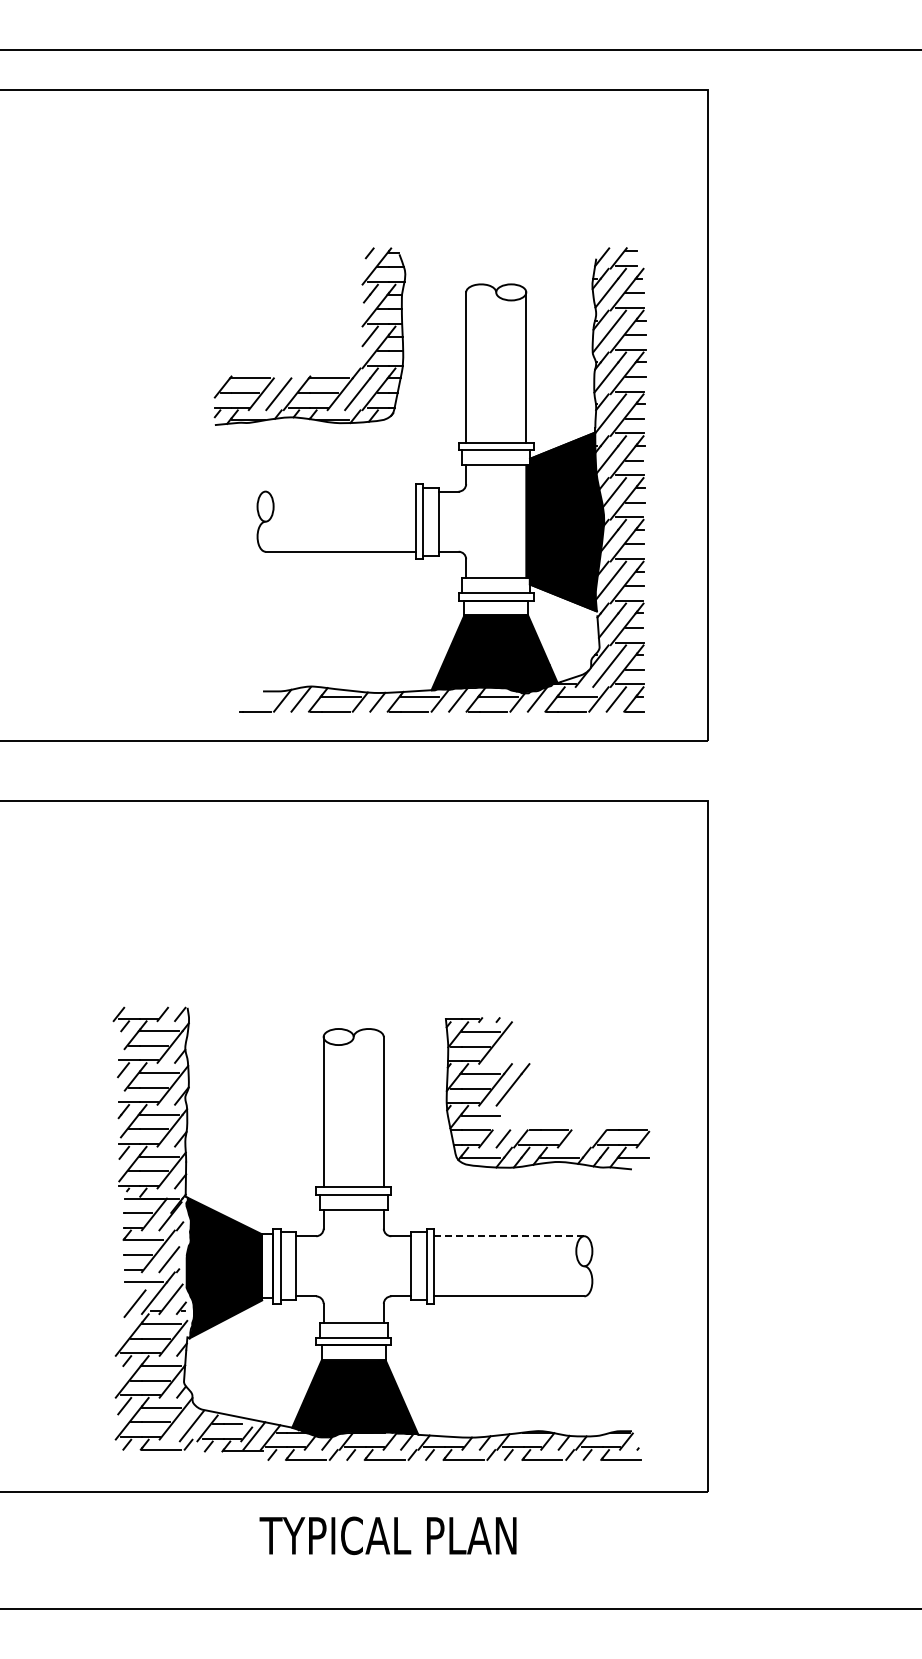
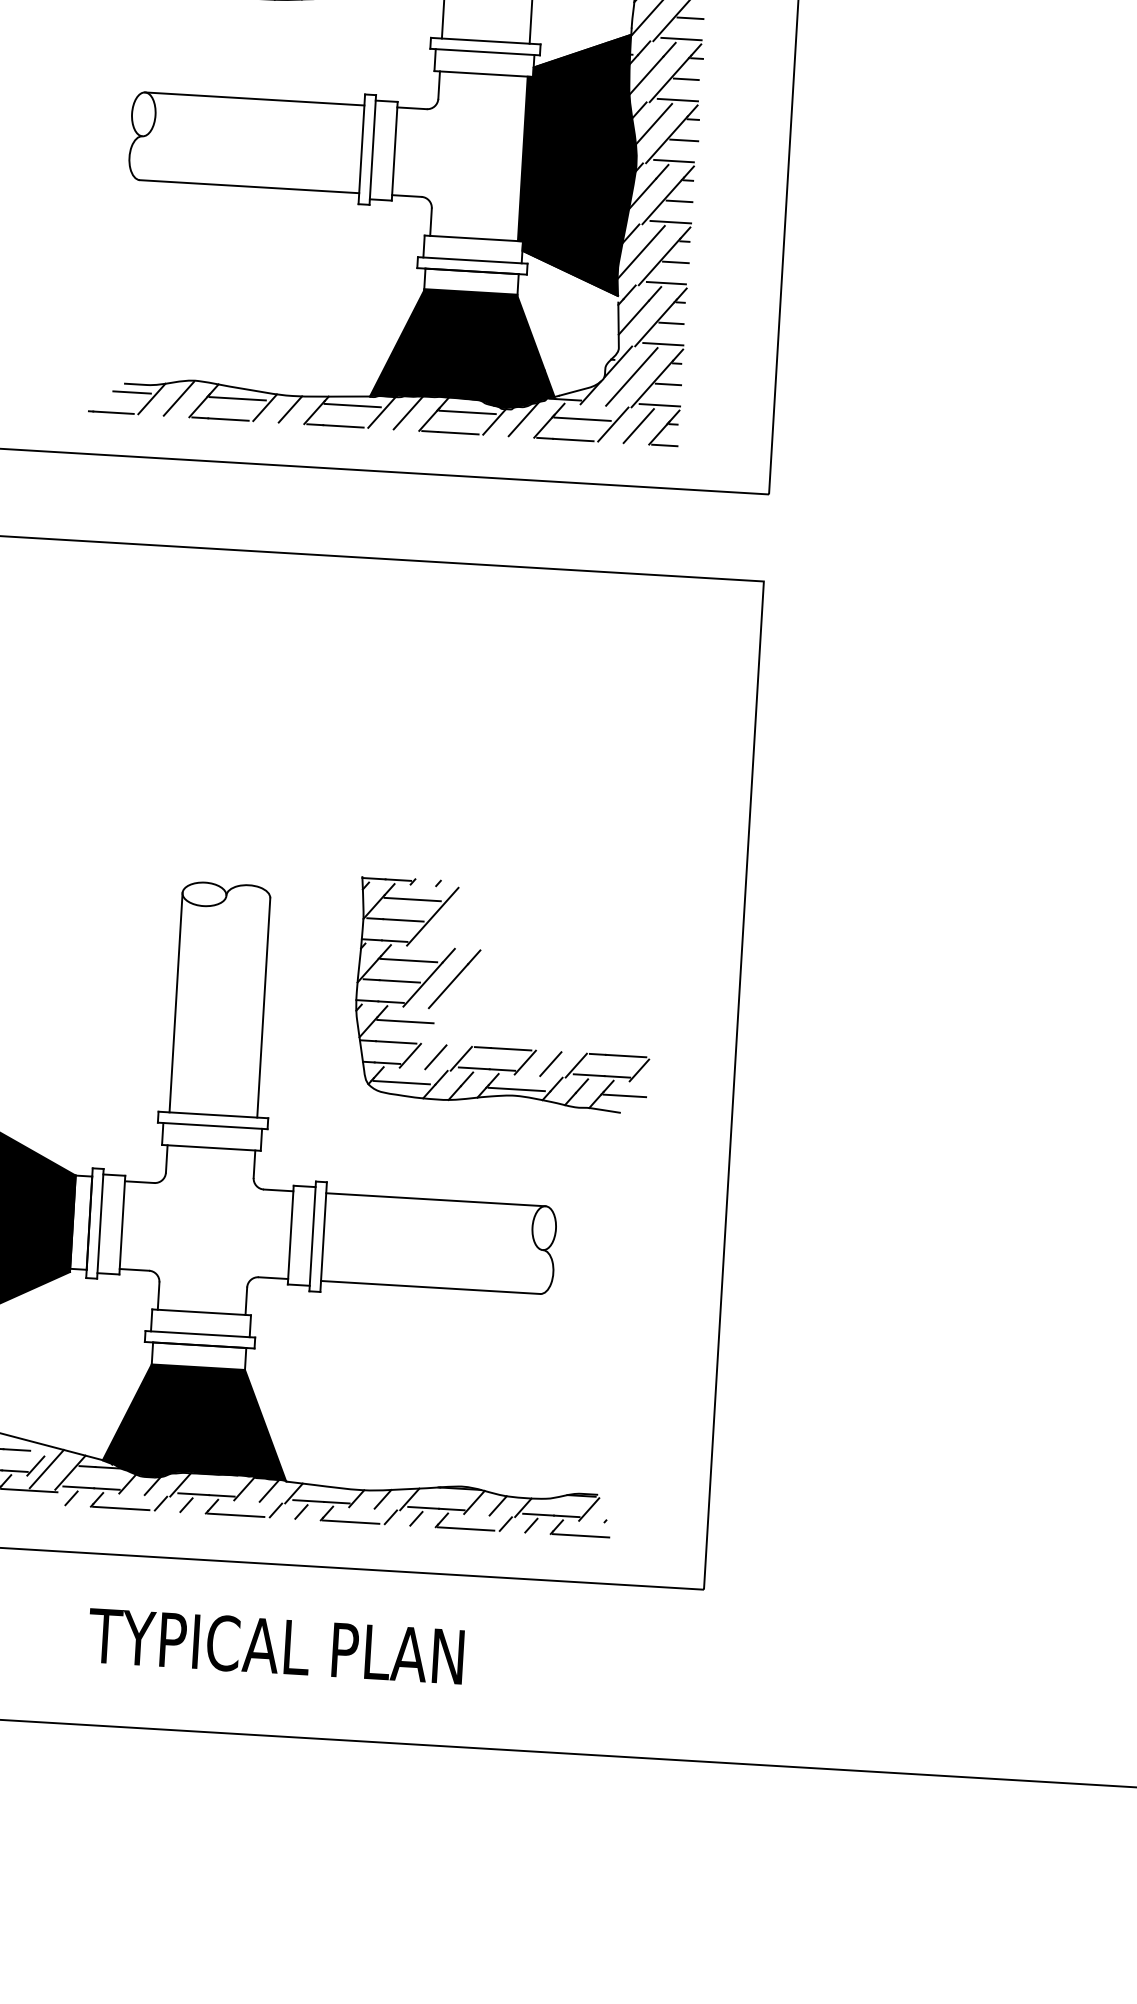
line: (340, 491) -> (254, 98), added
line: (268, 697) -> (131, 393), added
line: (581, 1138) -> (549, 1063), added
line: (508, 1236) -> (434, 1200), dashed -> solid
text: (387, 1535) -> (275, 1645), moved

